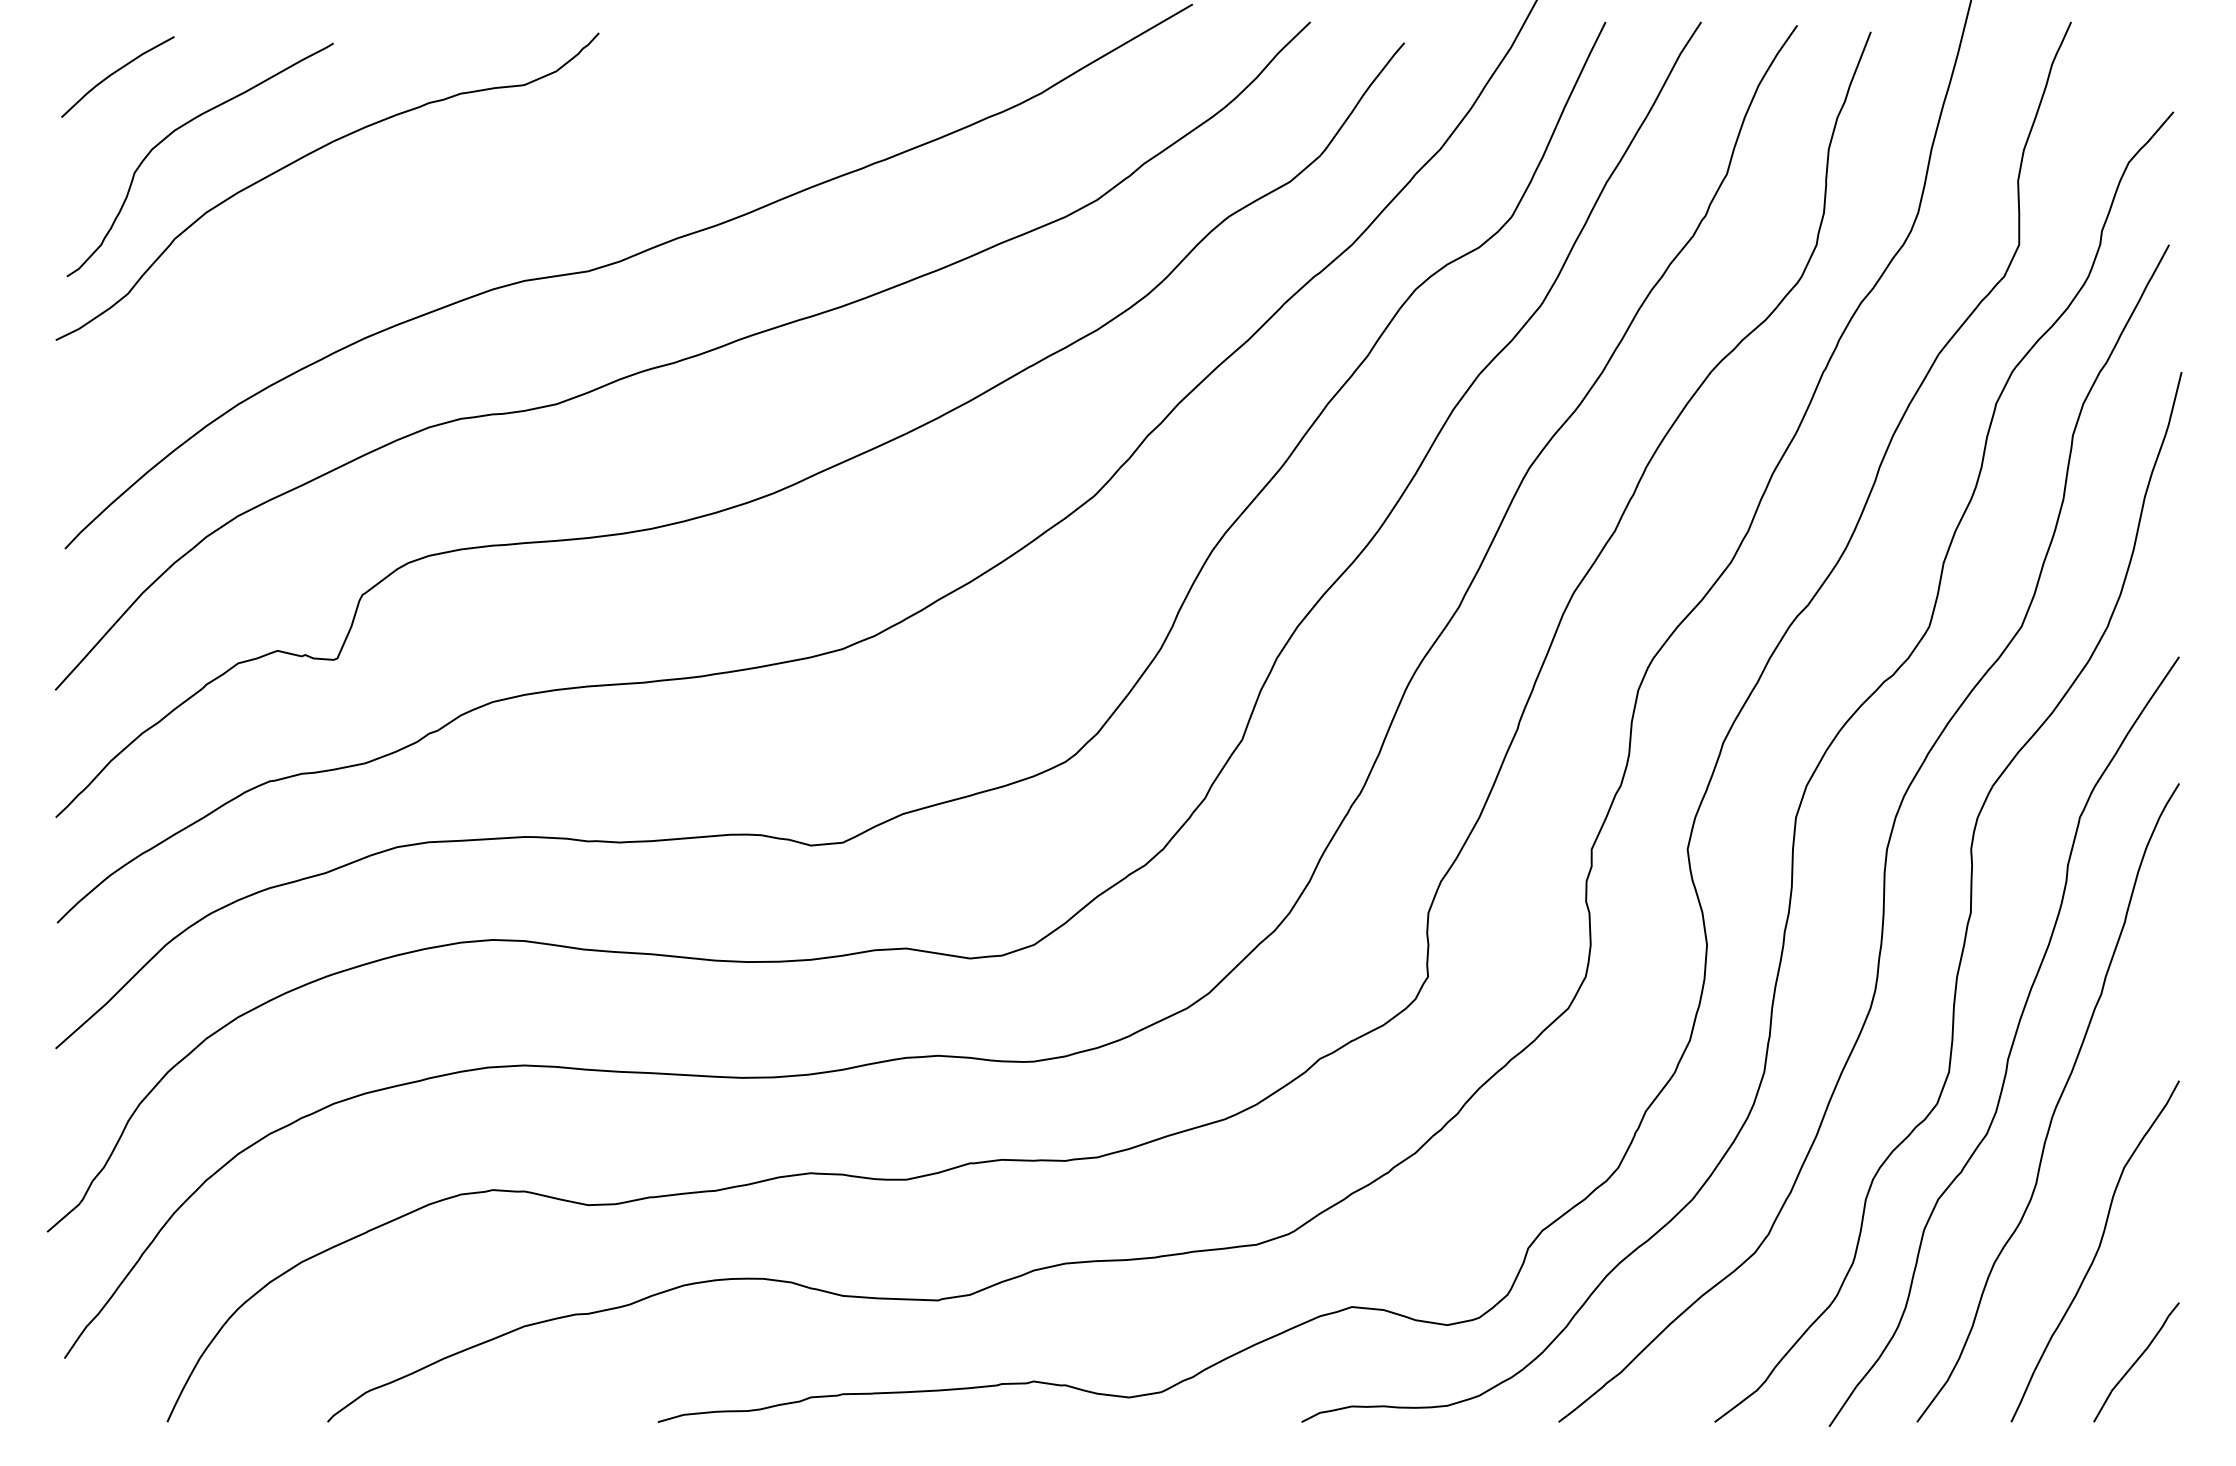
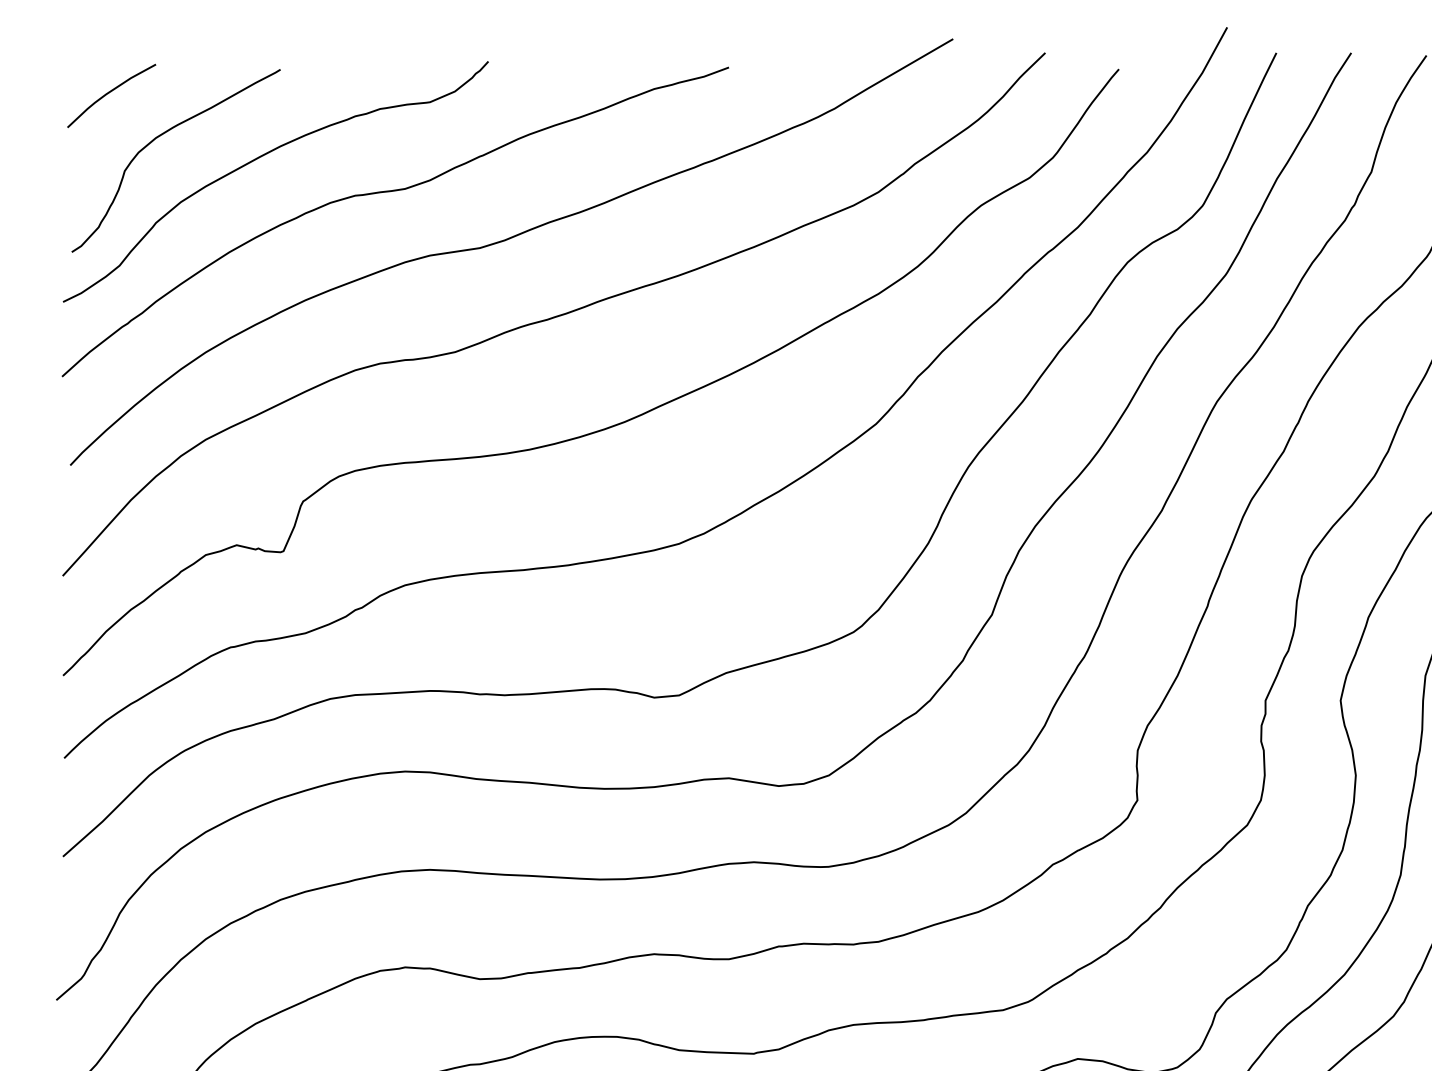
curve: (476, 199) -> (392, 191), added

